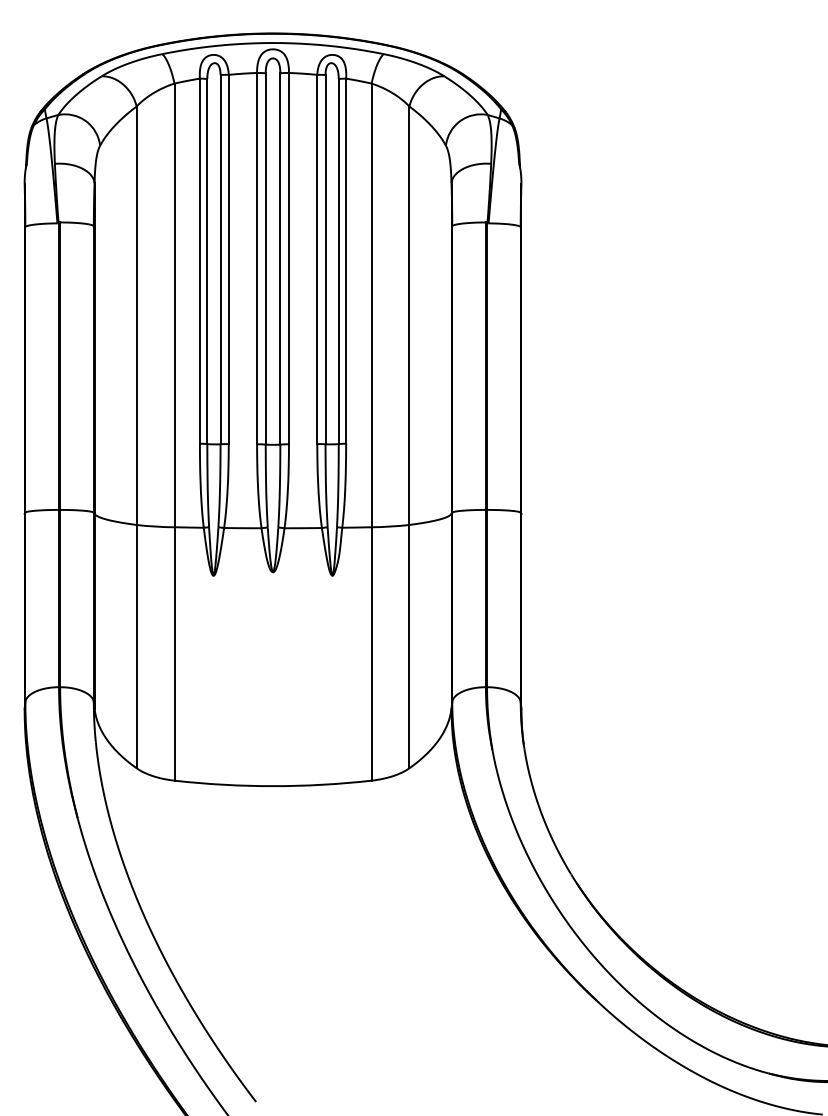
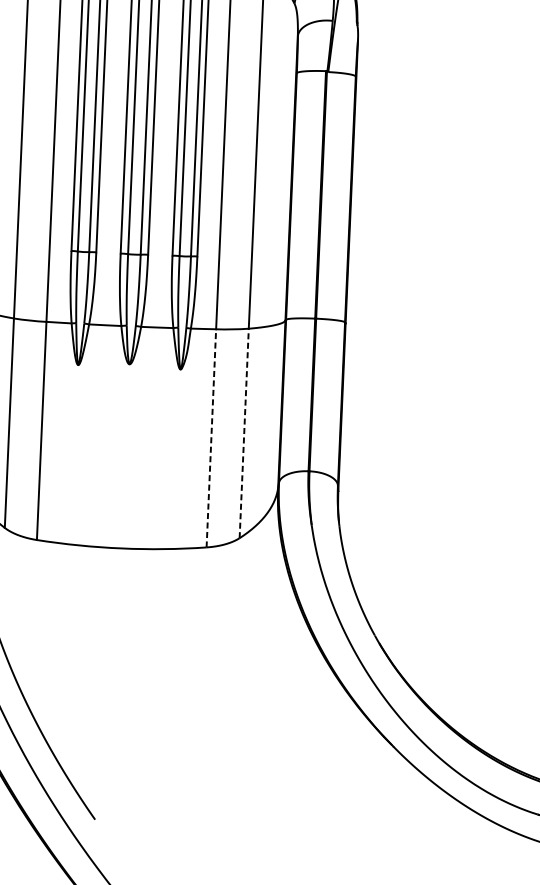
line: (409, 646) -> (244, 433), solid -> dashed
line: (371, 653) -> (211, 437), solid -> dashed

